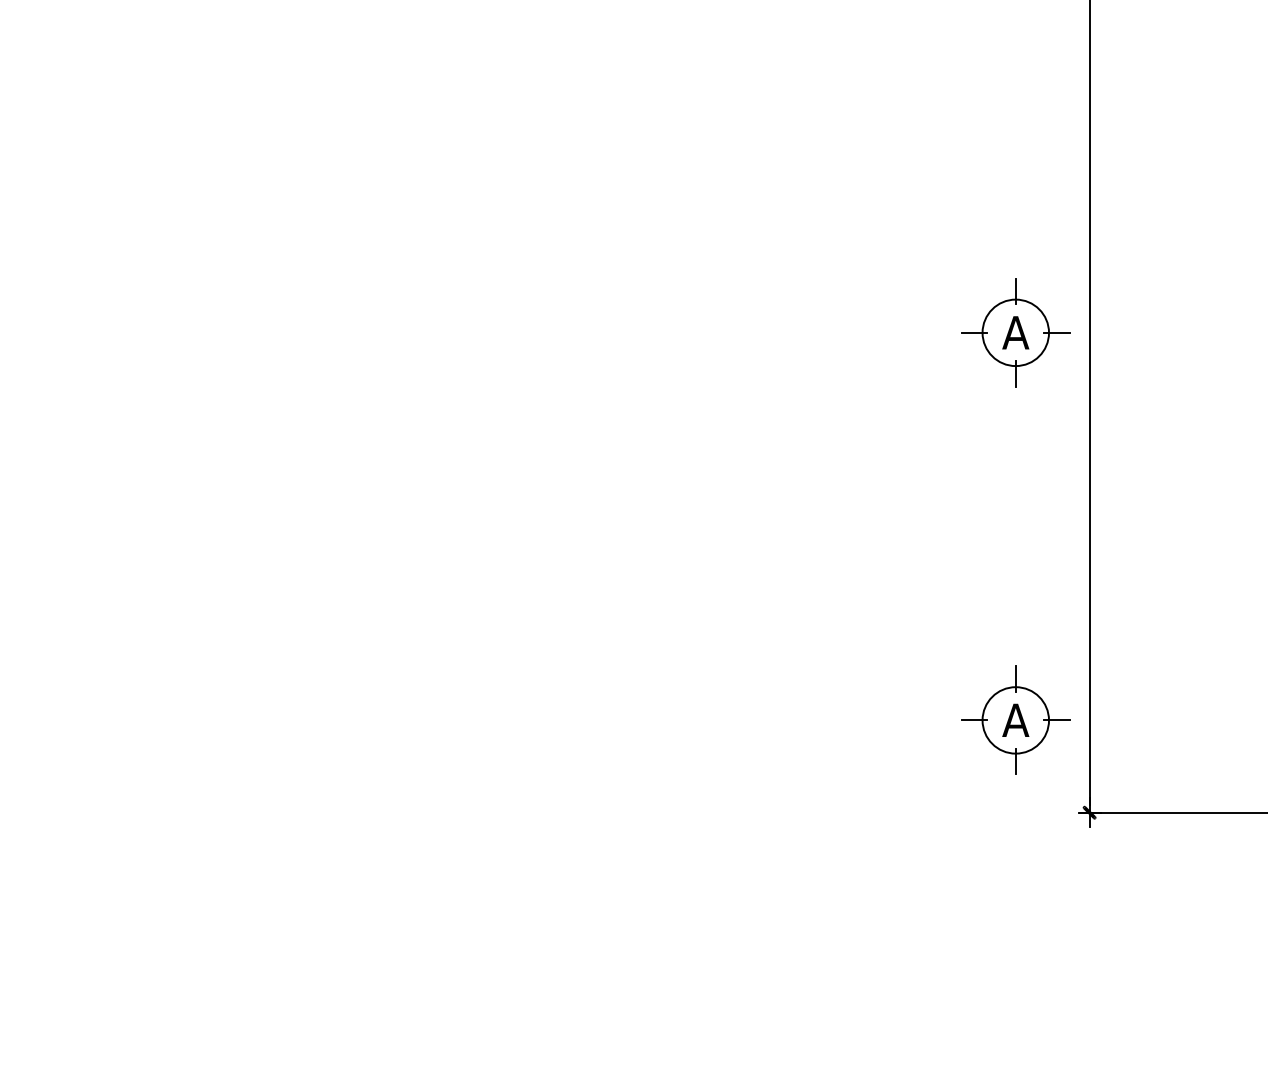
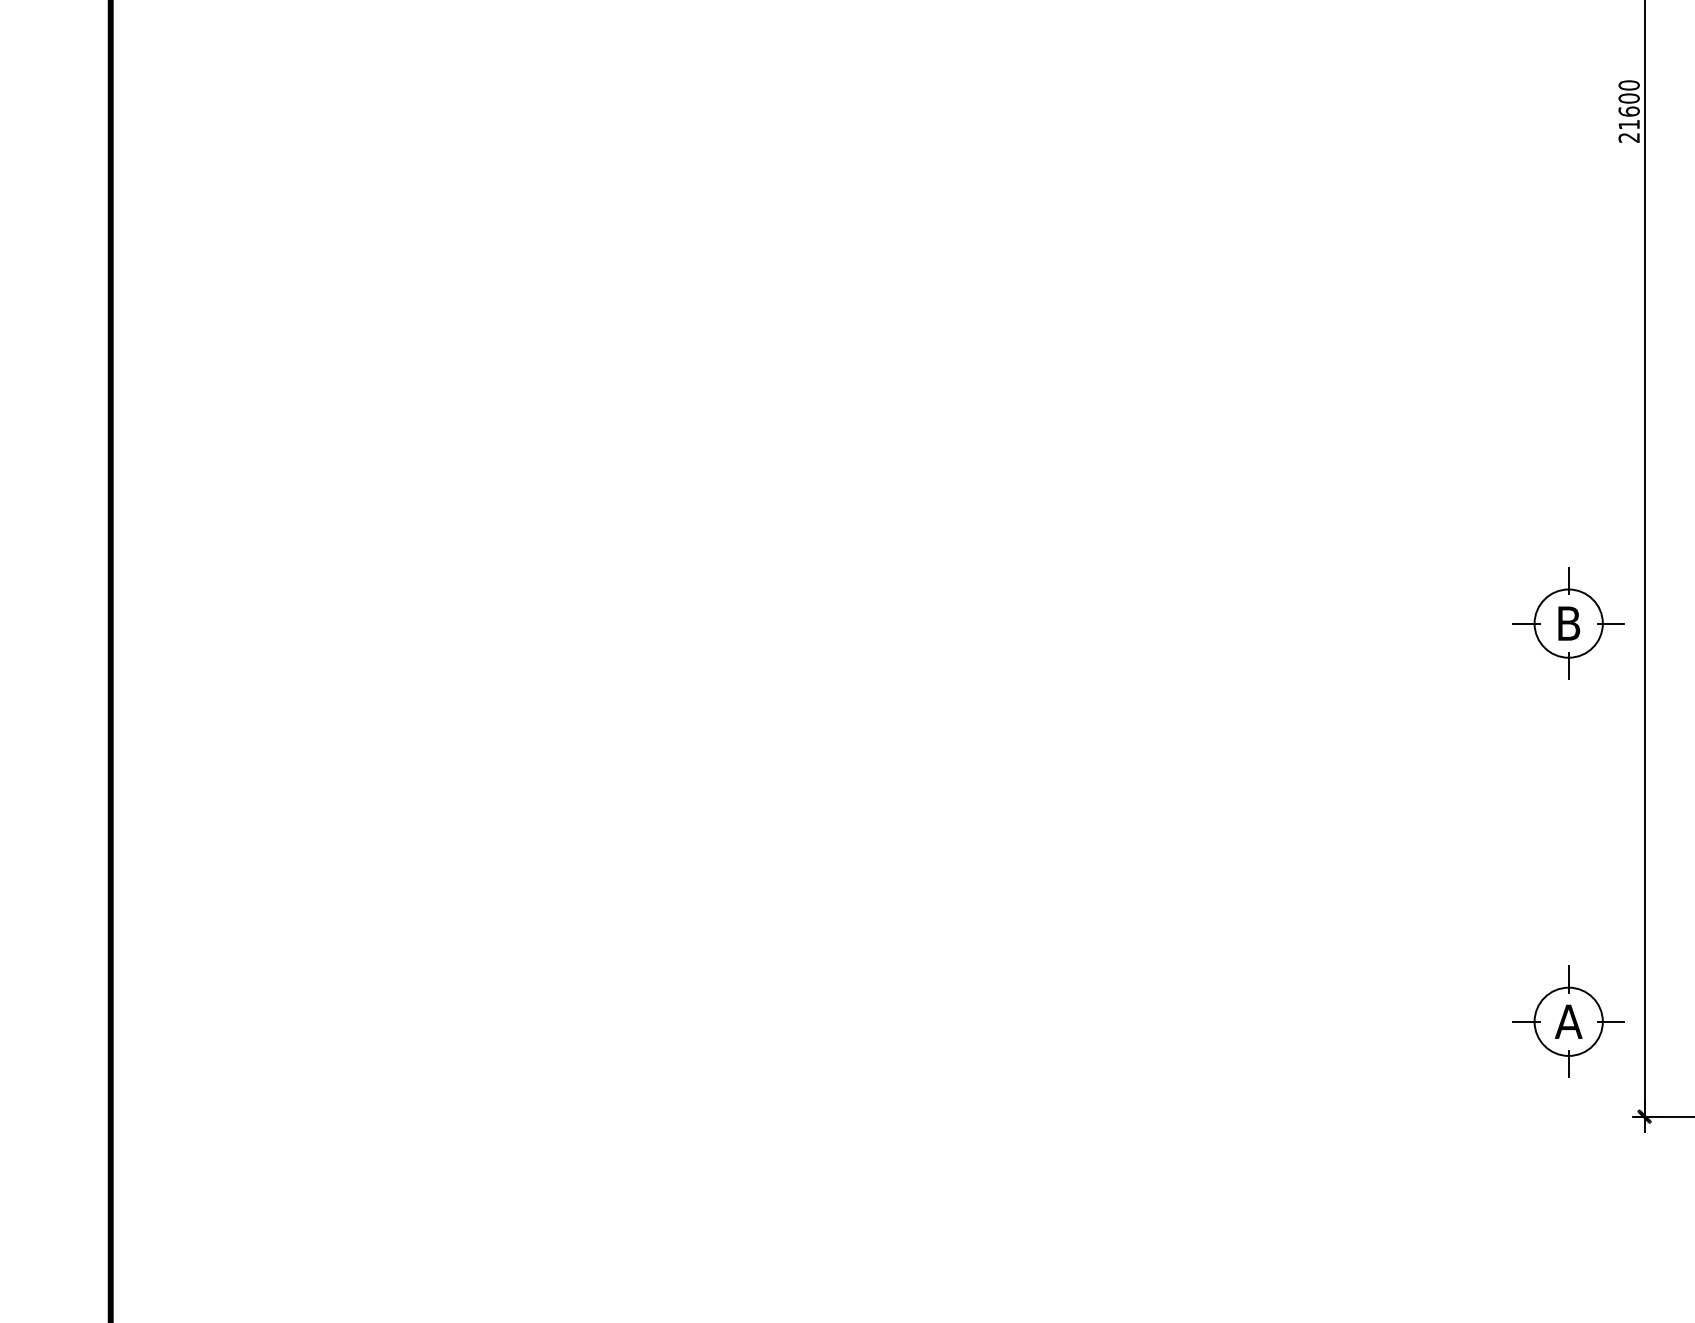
text: (1015, 332) -> (1568, 623), A -> B

